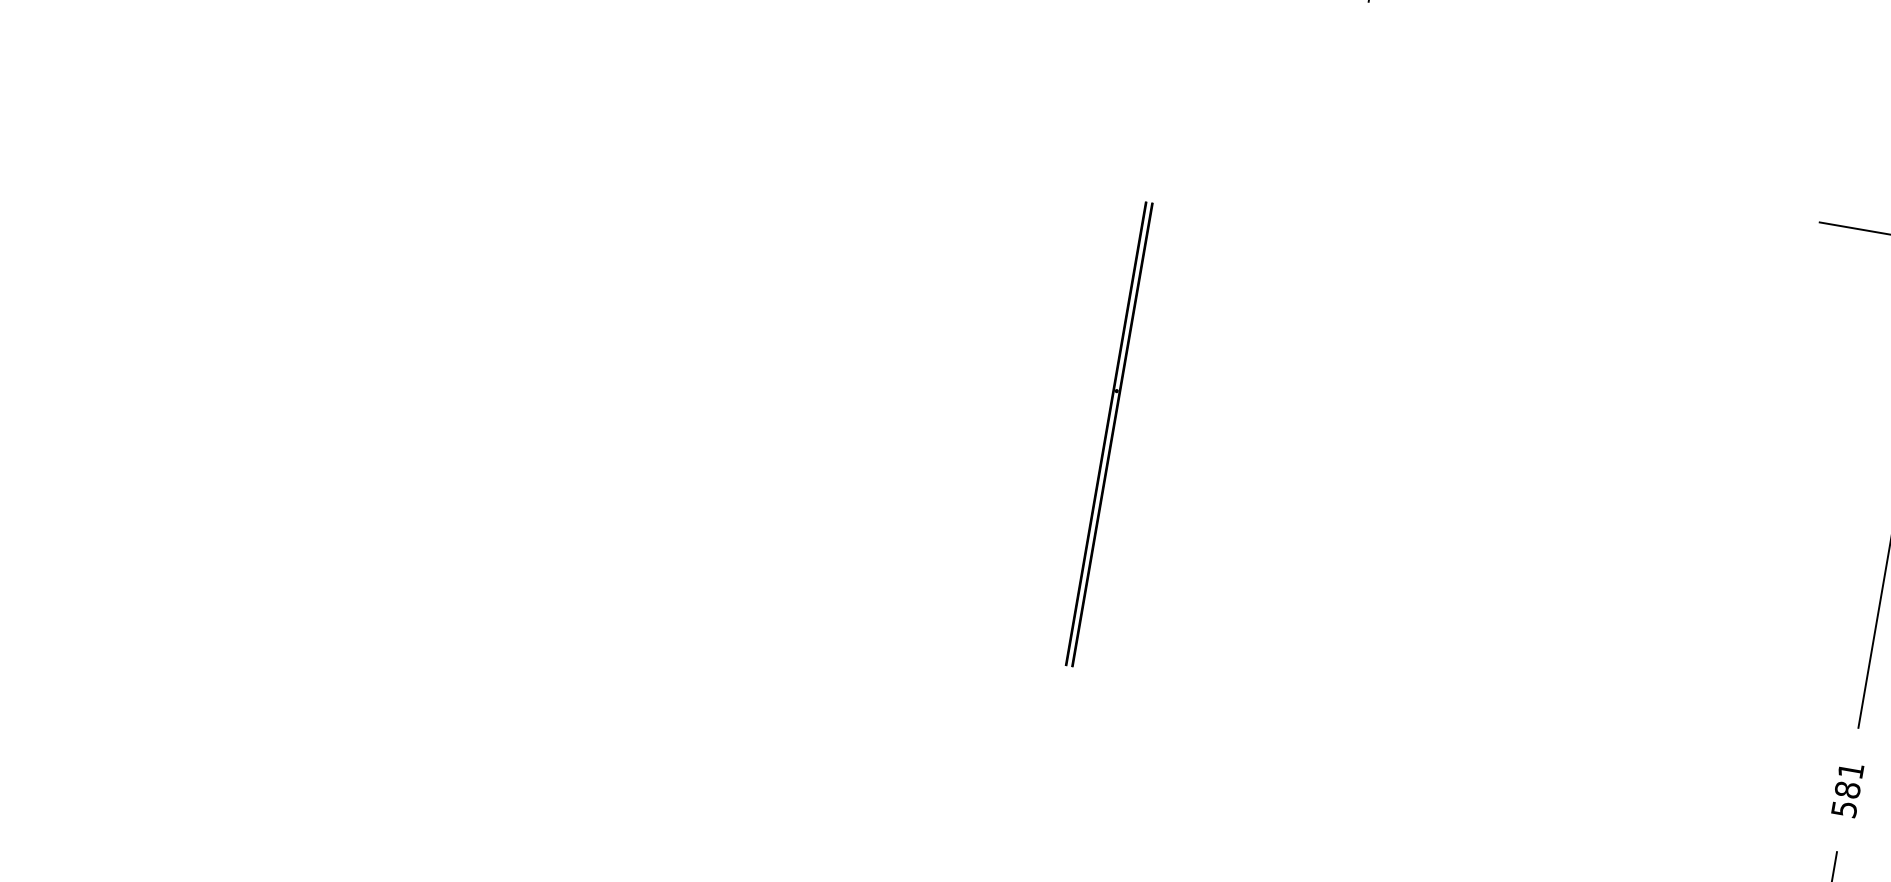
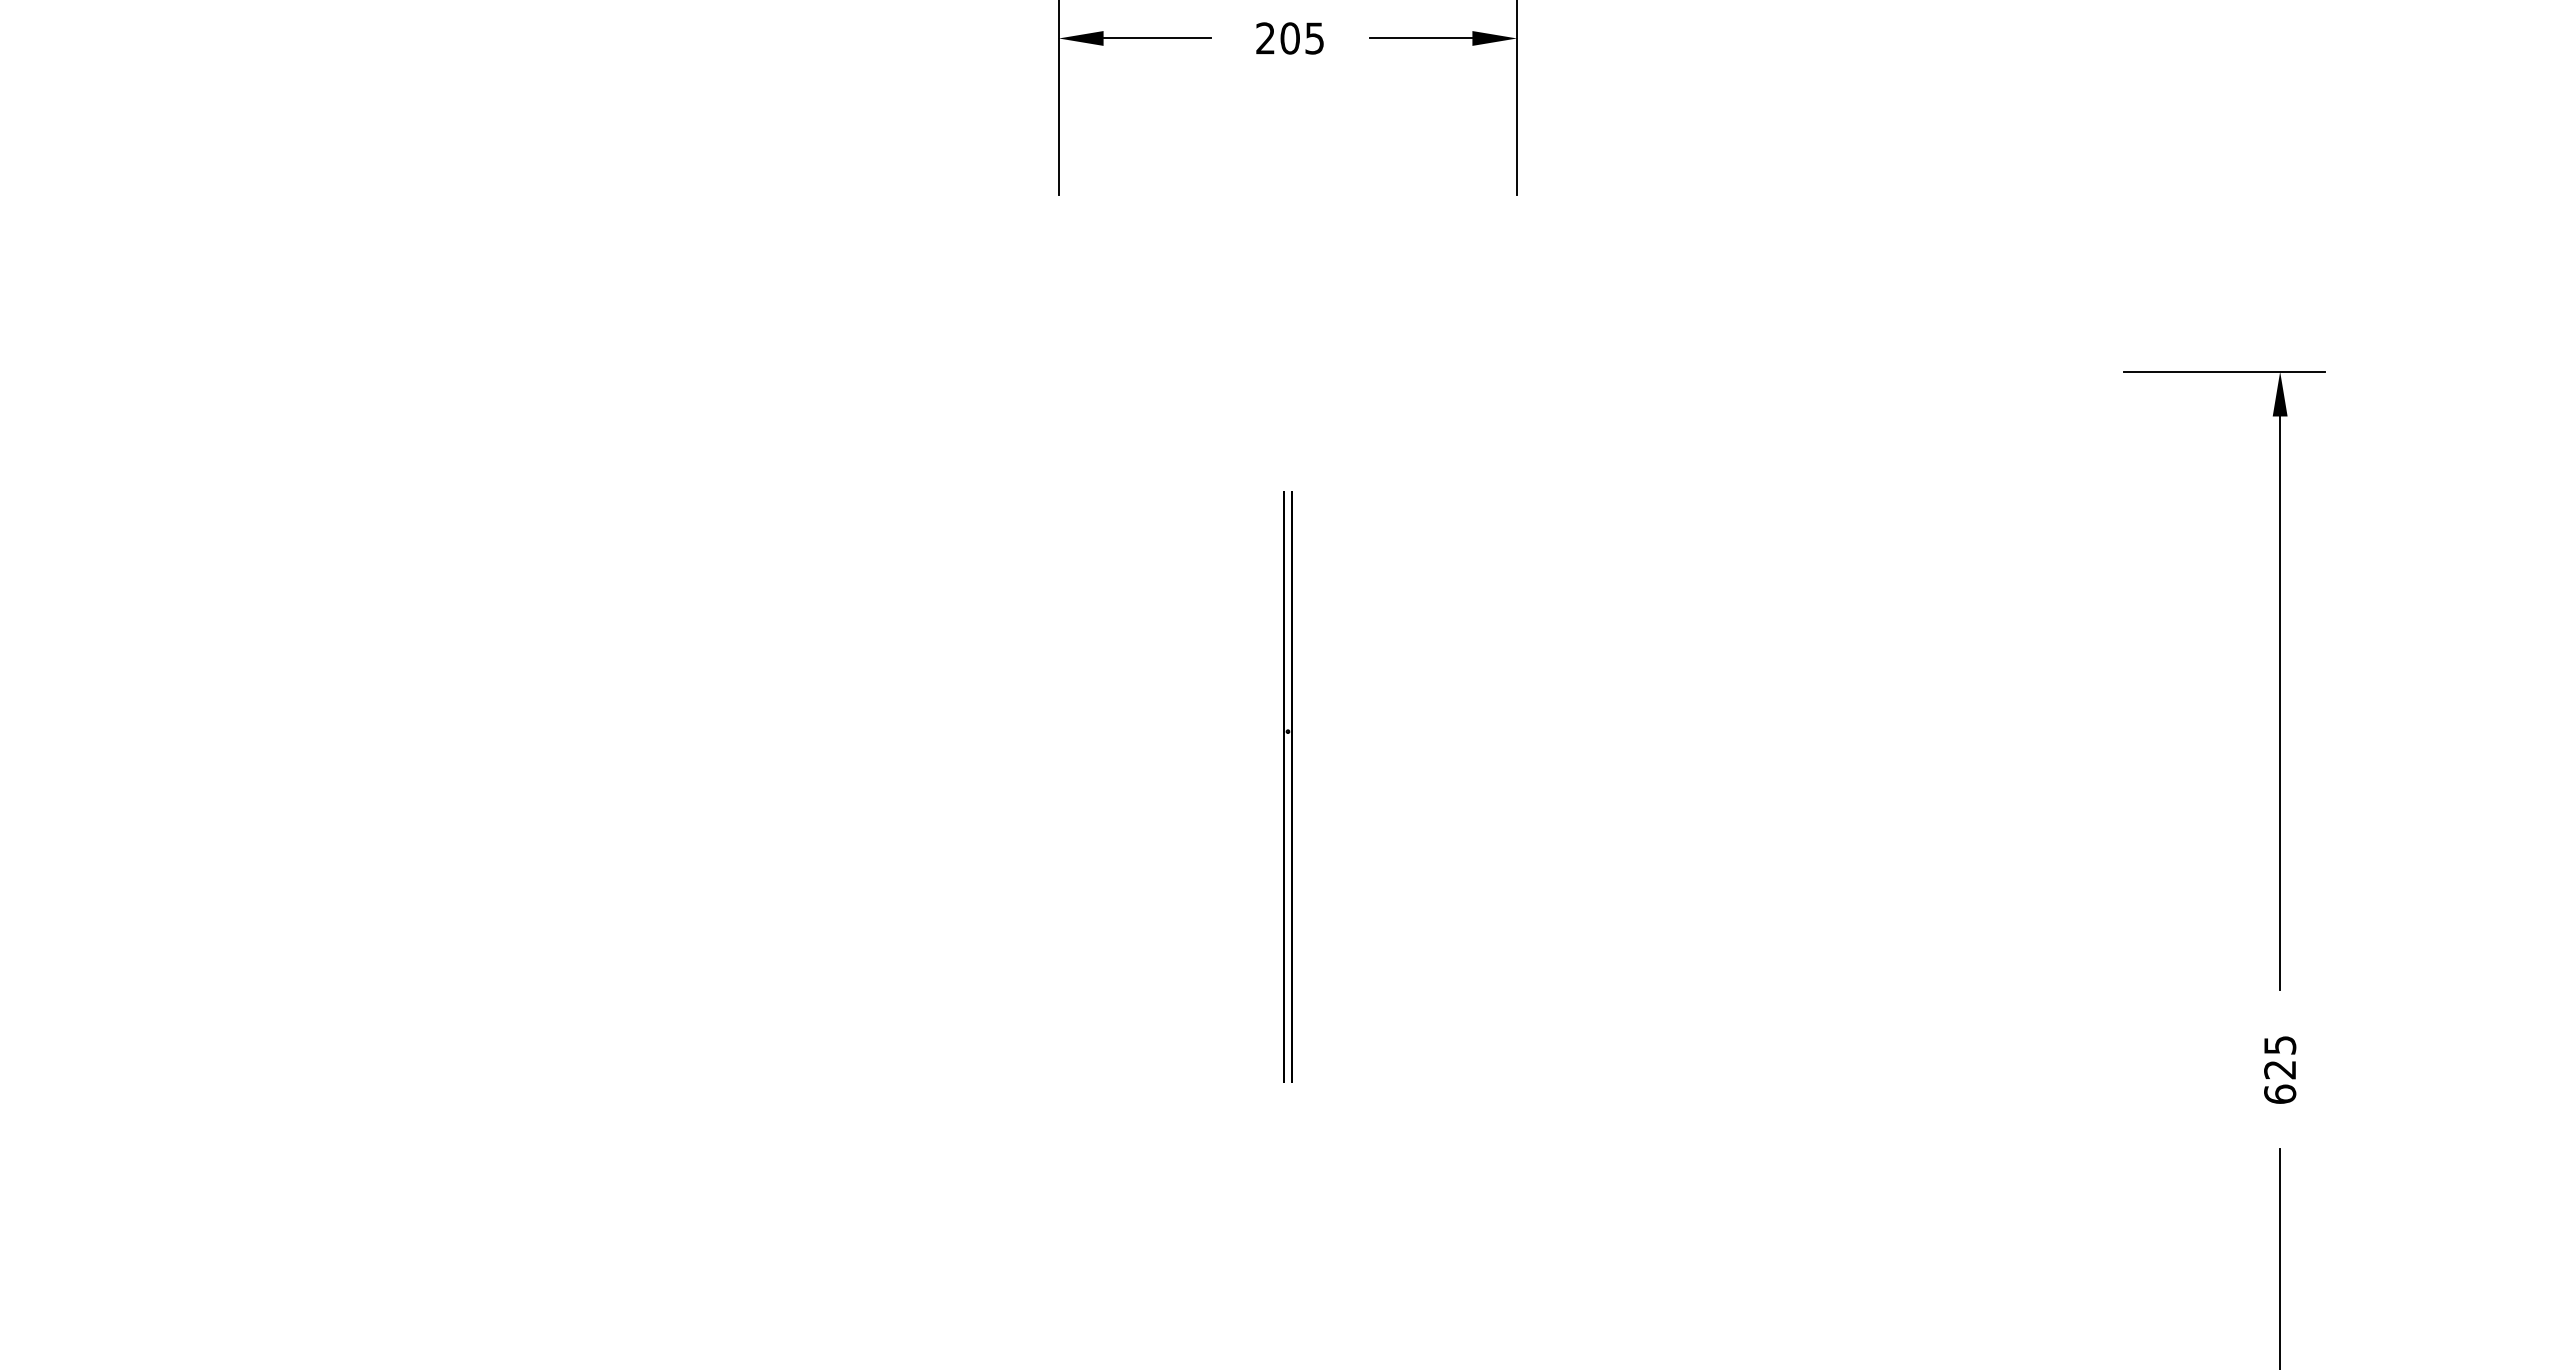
text: (1848, 789) -> (2280, 1069), 581 -> 625

